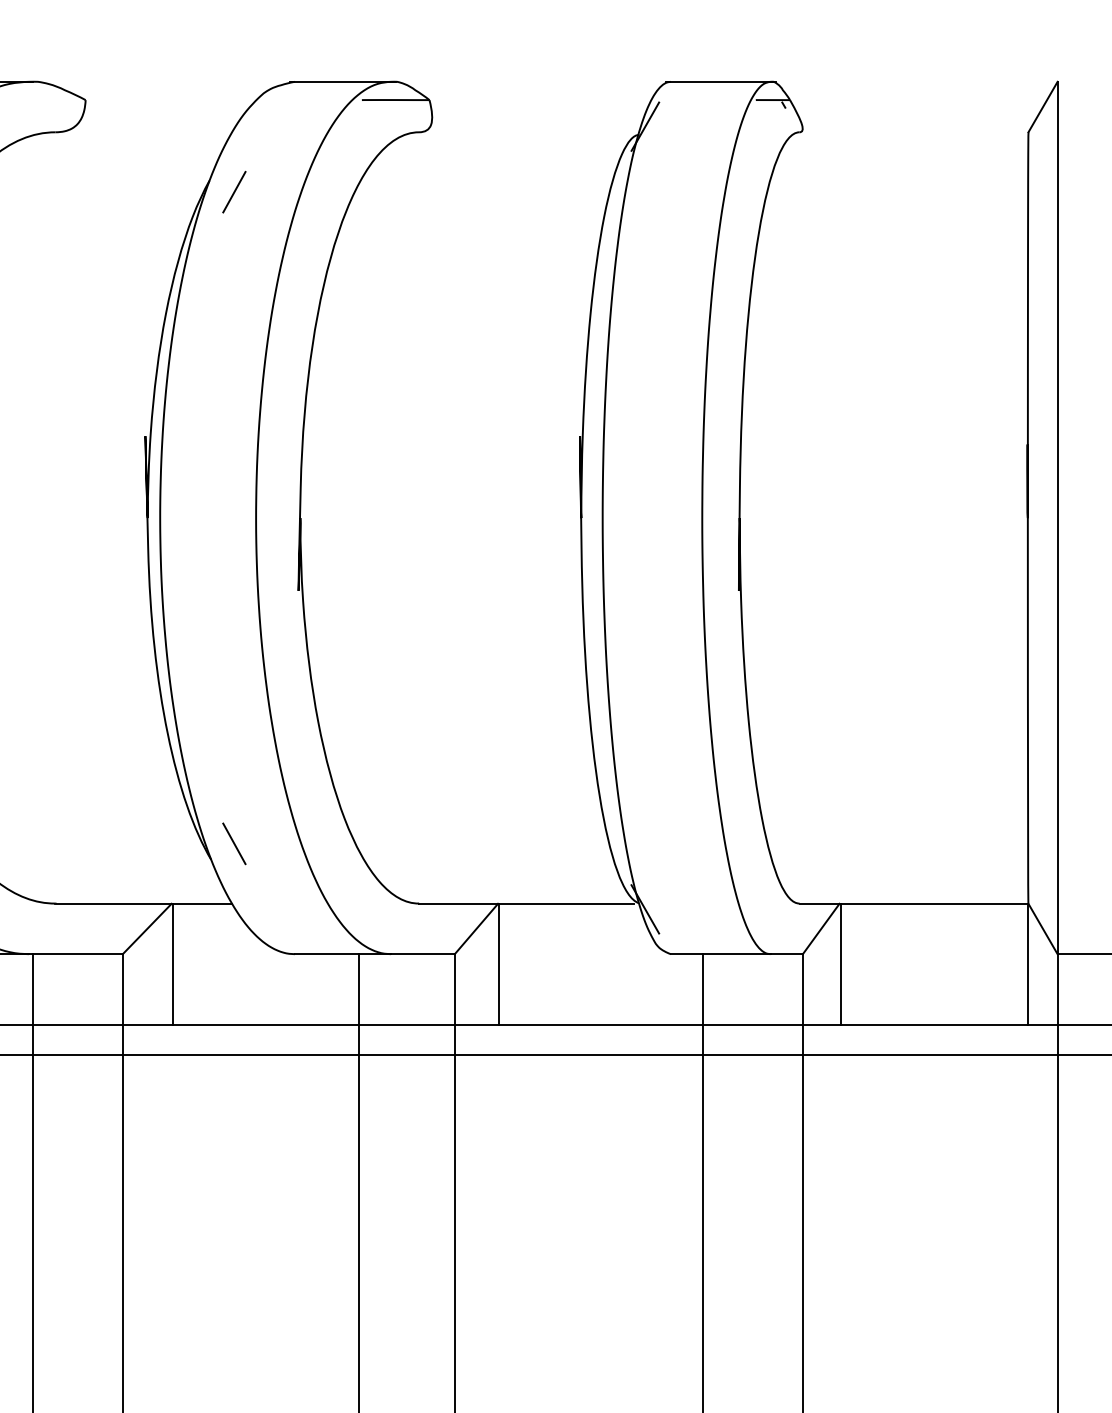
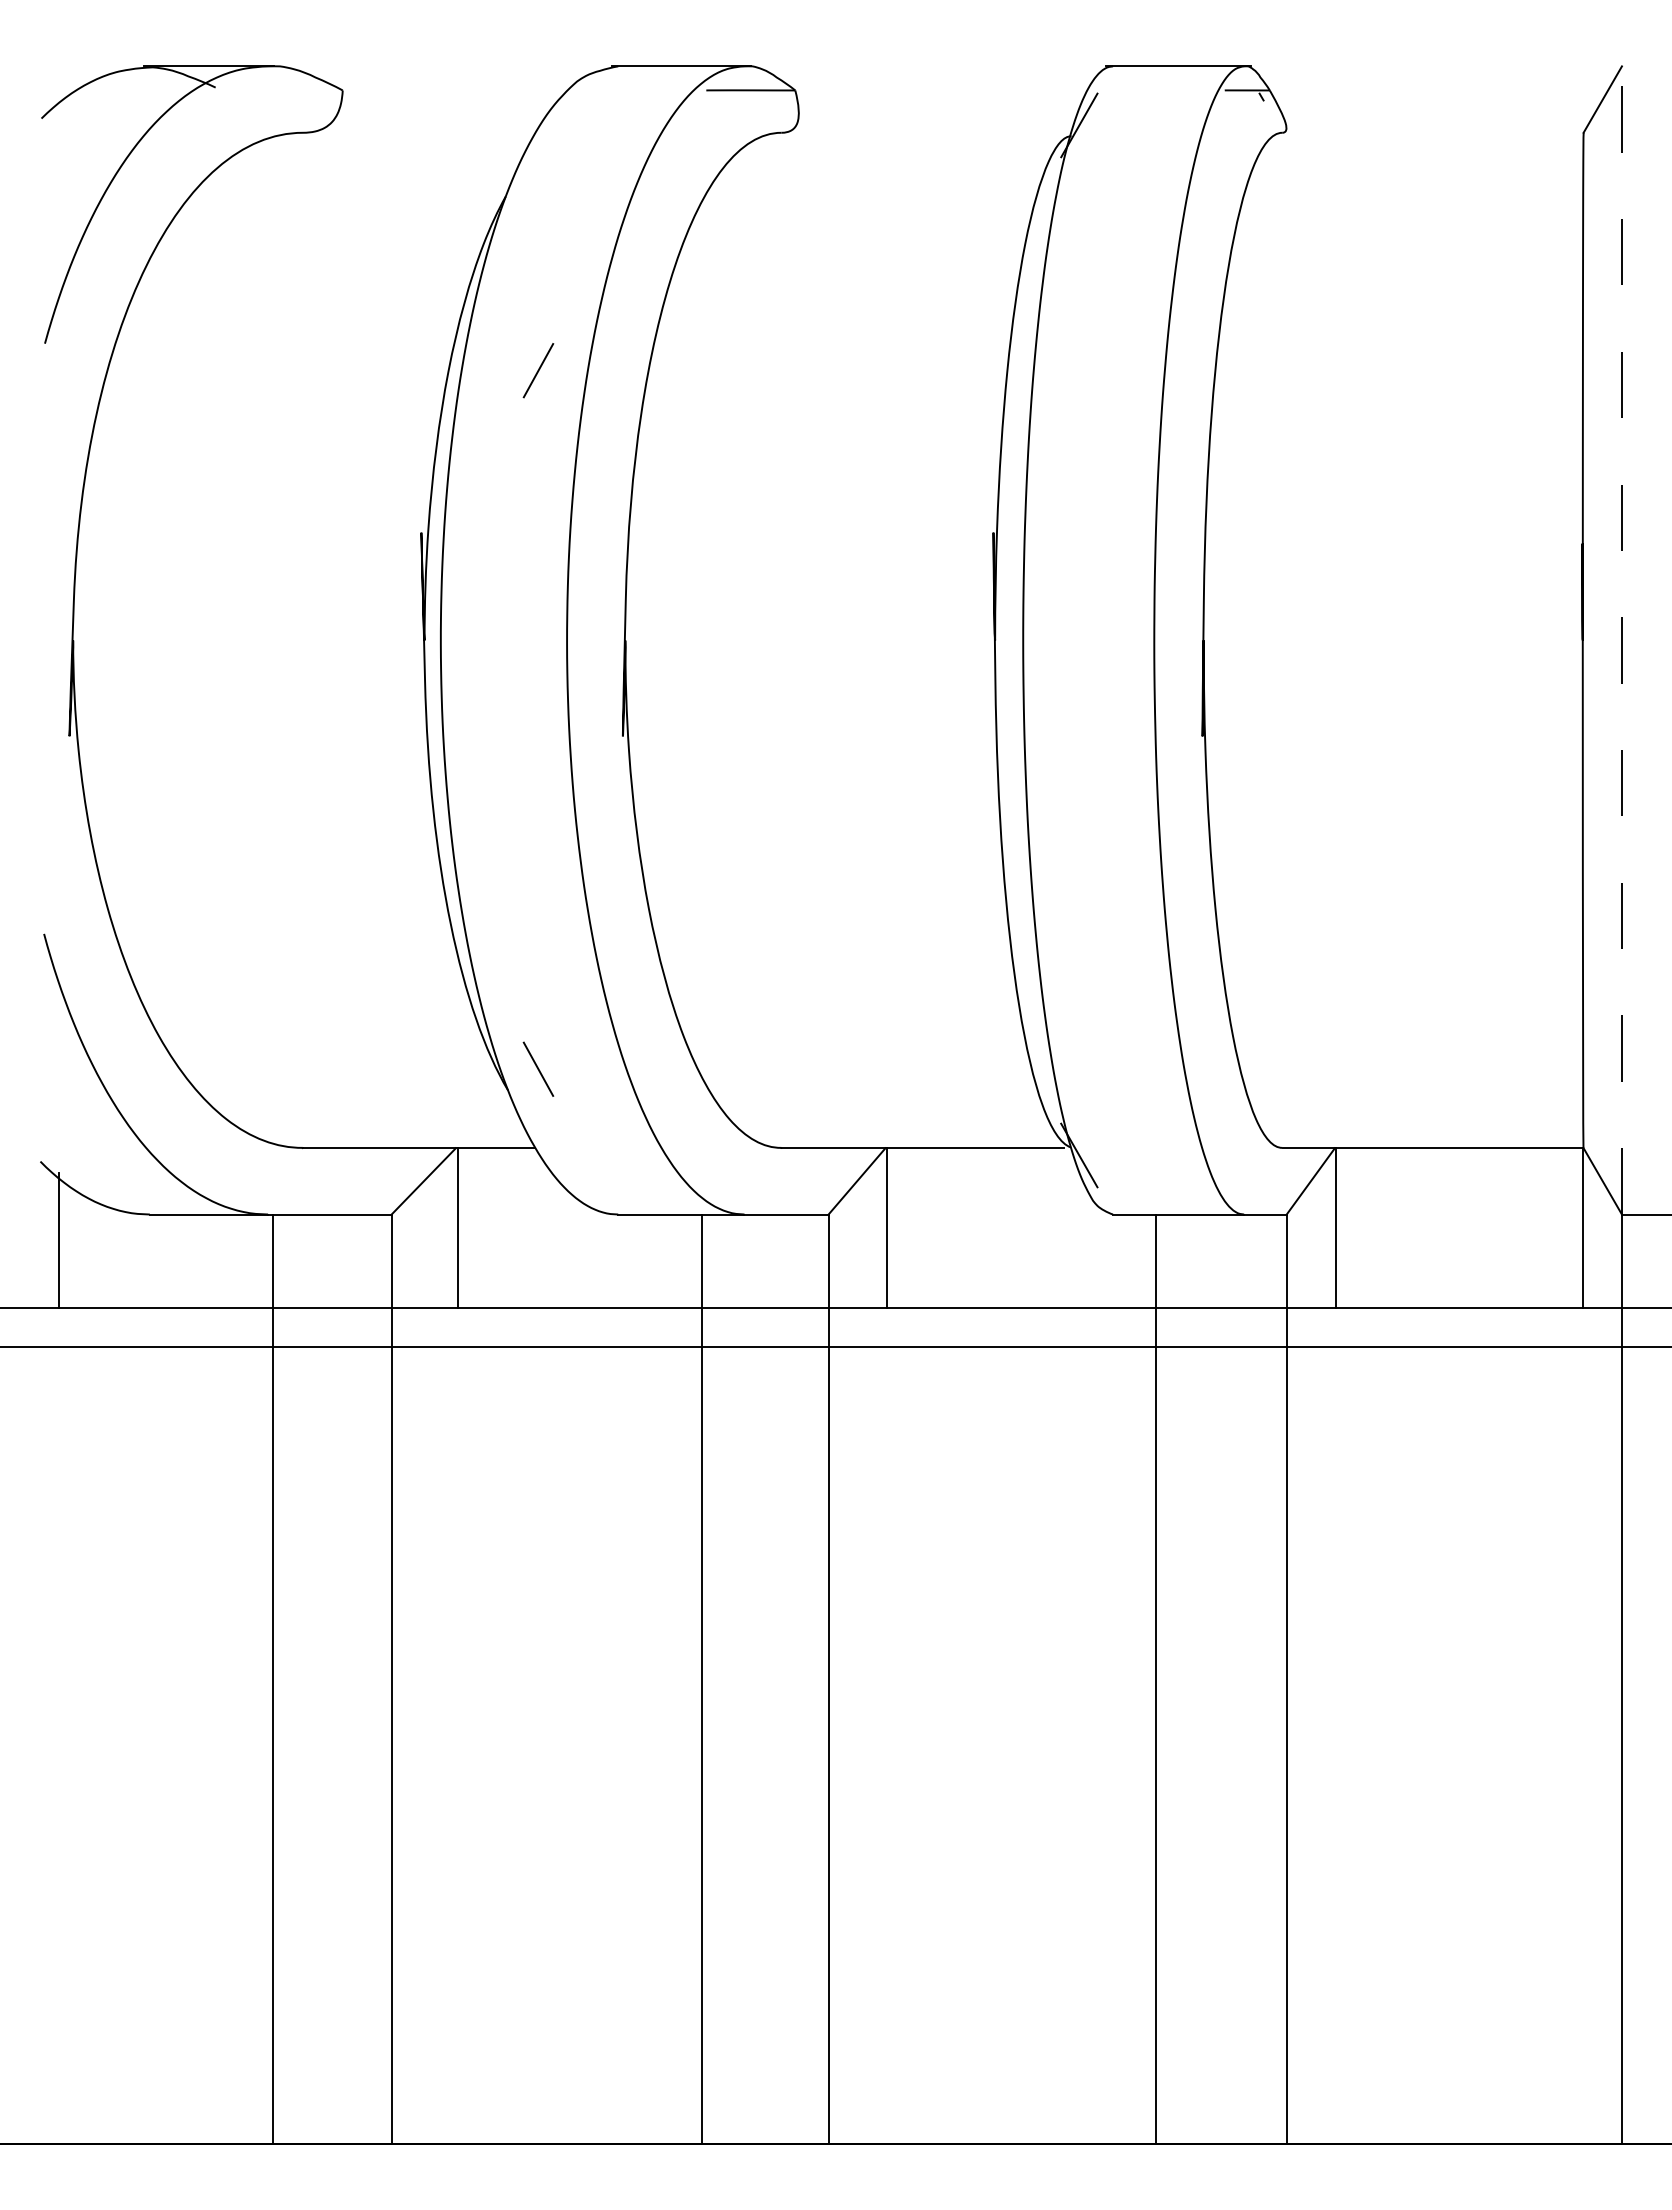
line: (234, 192) -> (538, 370), moved
line: (1057, 518) -> (1621, 640), solid -> dashed

